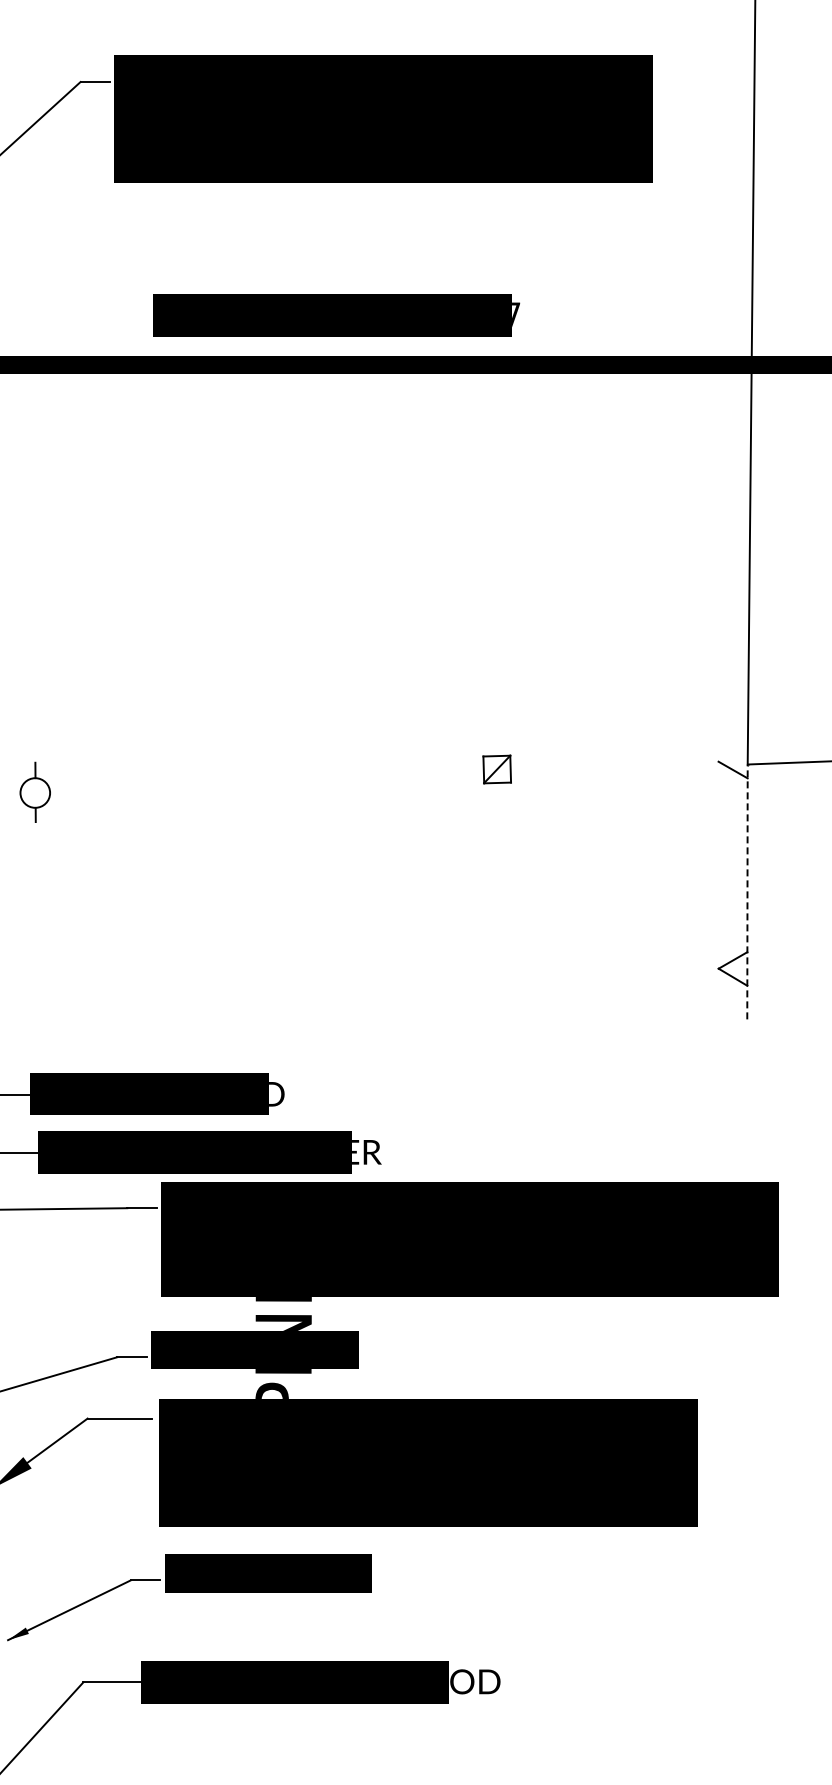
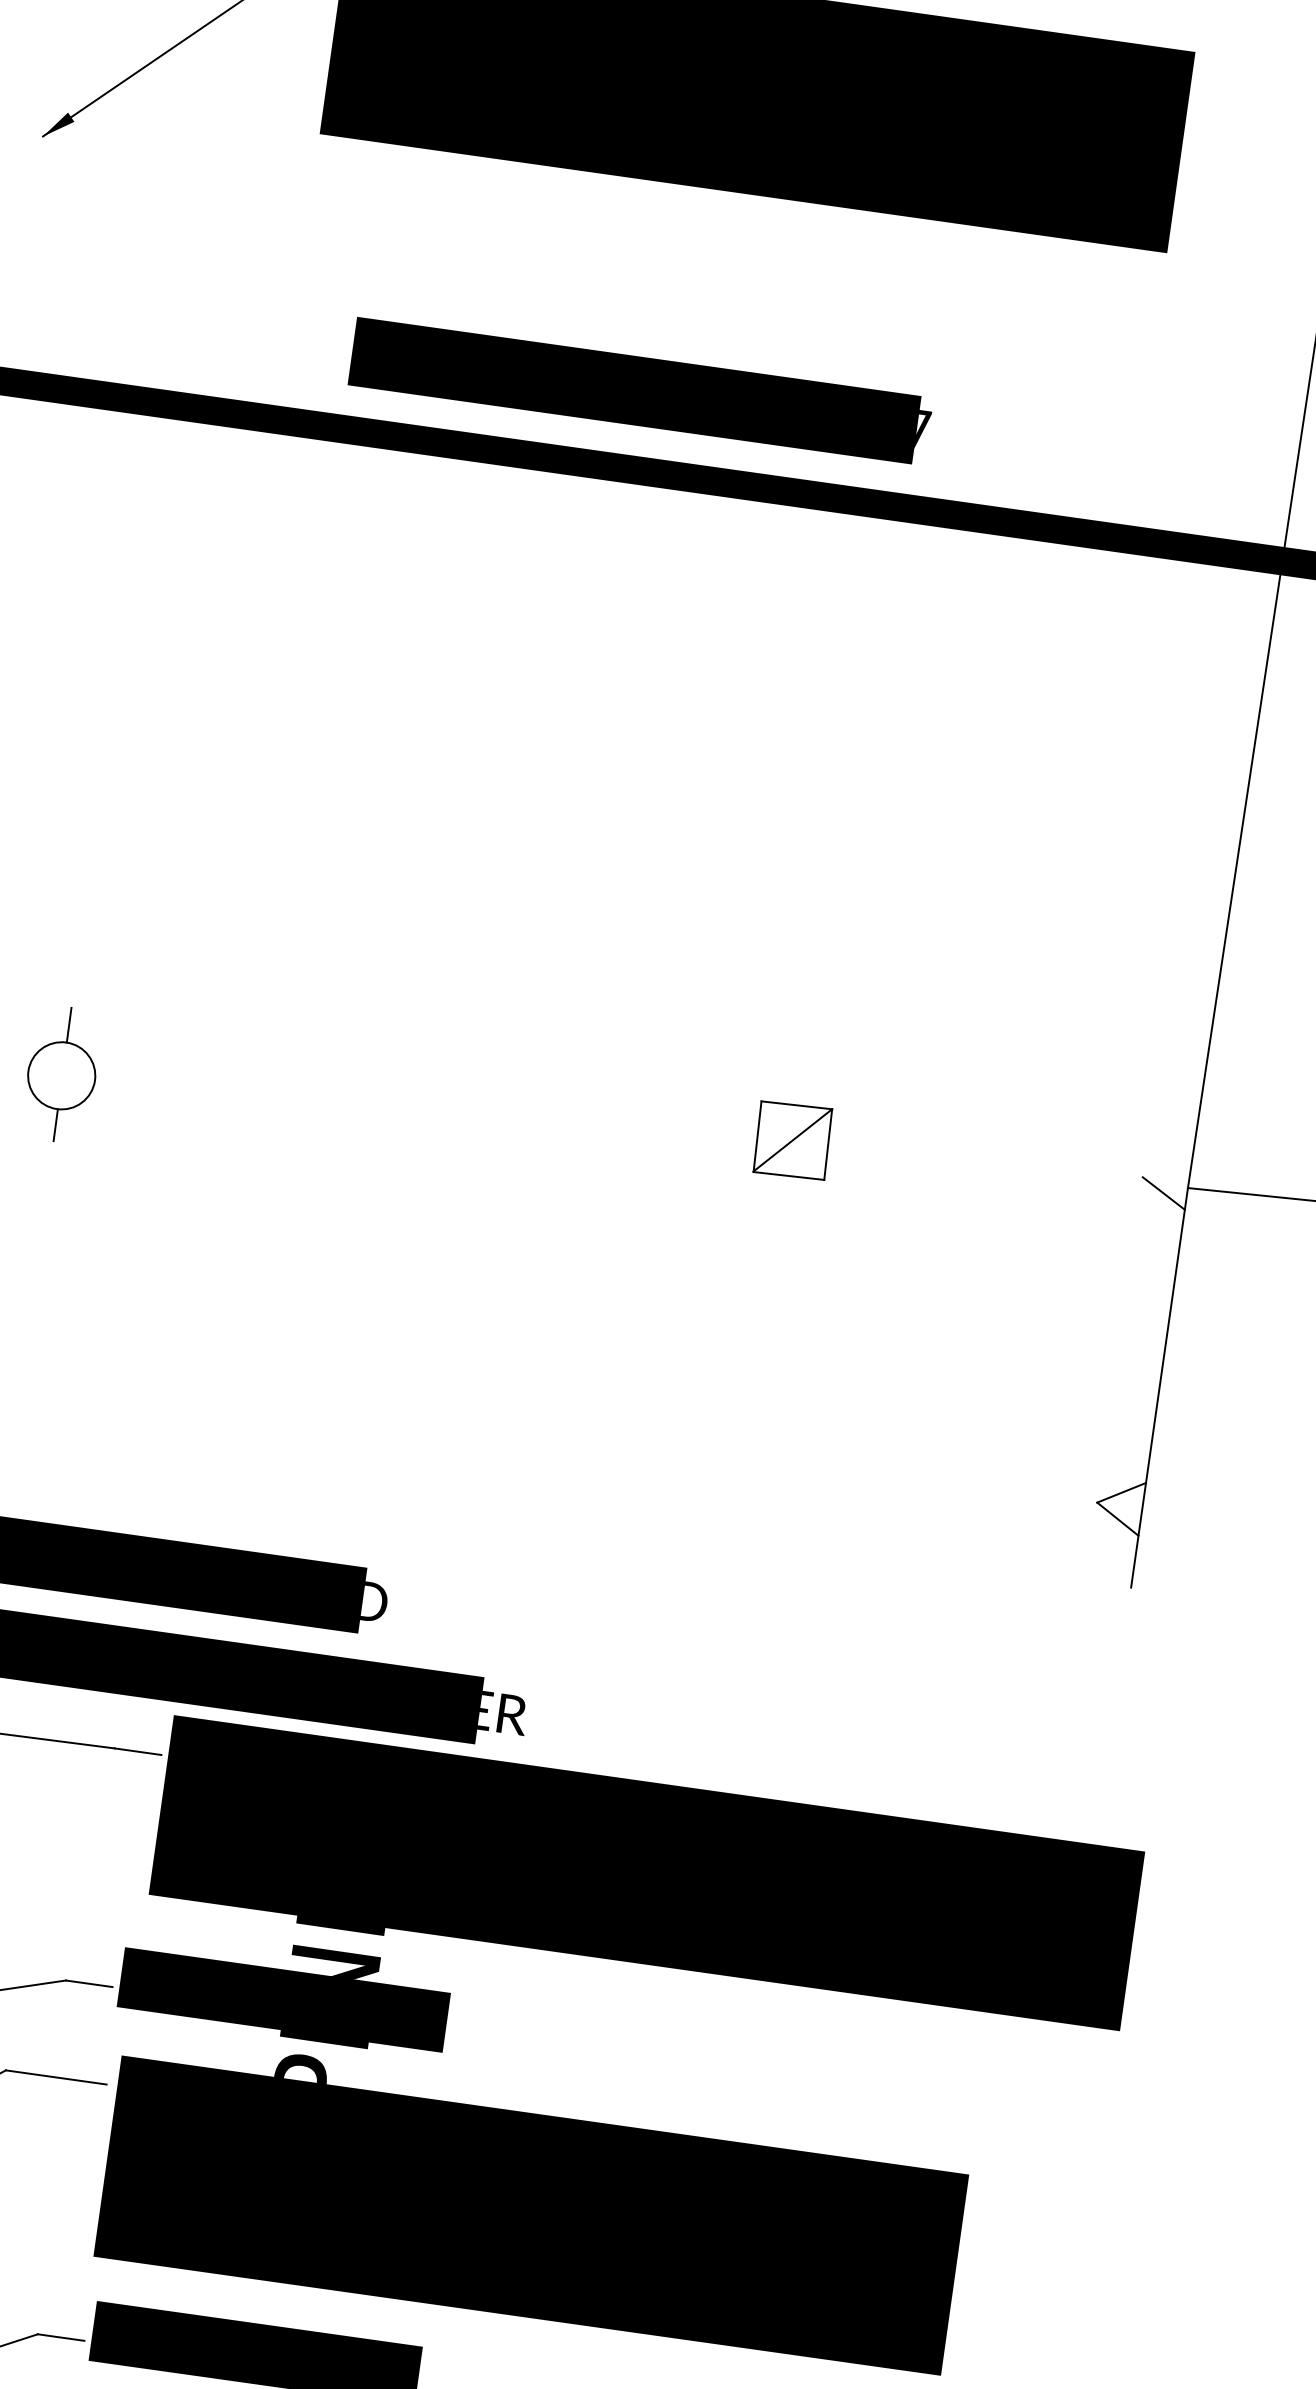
part: (497, 769) -> (793, 1140), size x1.67
part: (35, 792) -> (62, 1074), size x1.43
line: (747, 891) -> (1159, 1387), dashed -> solid

